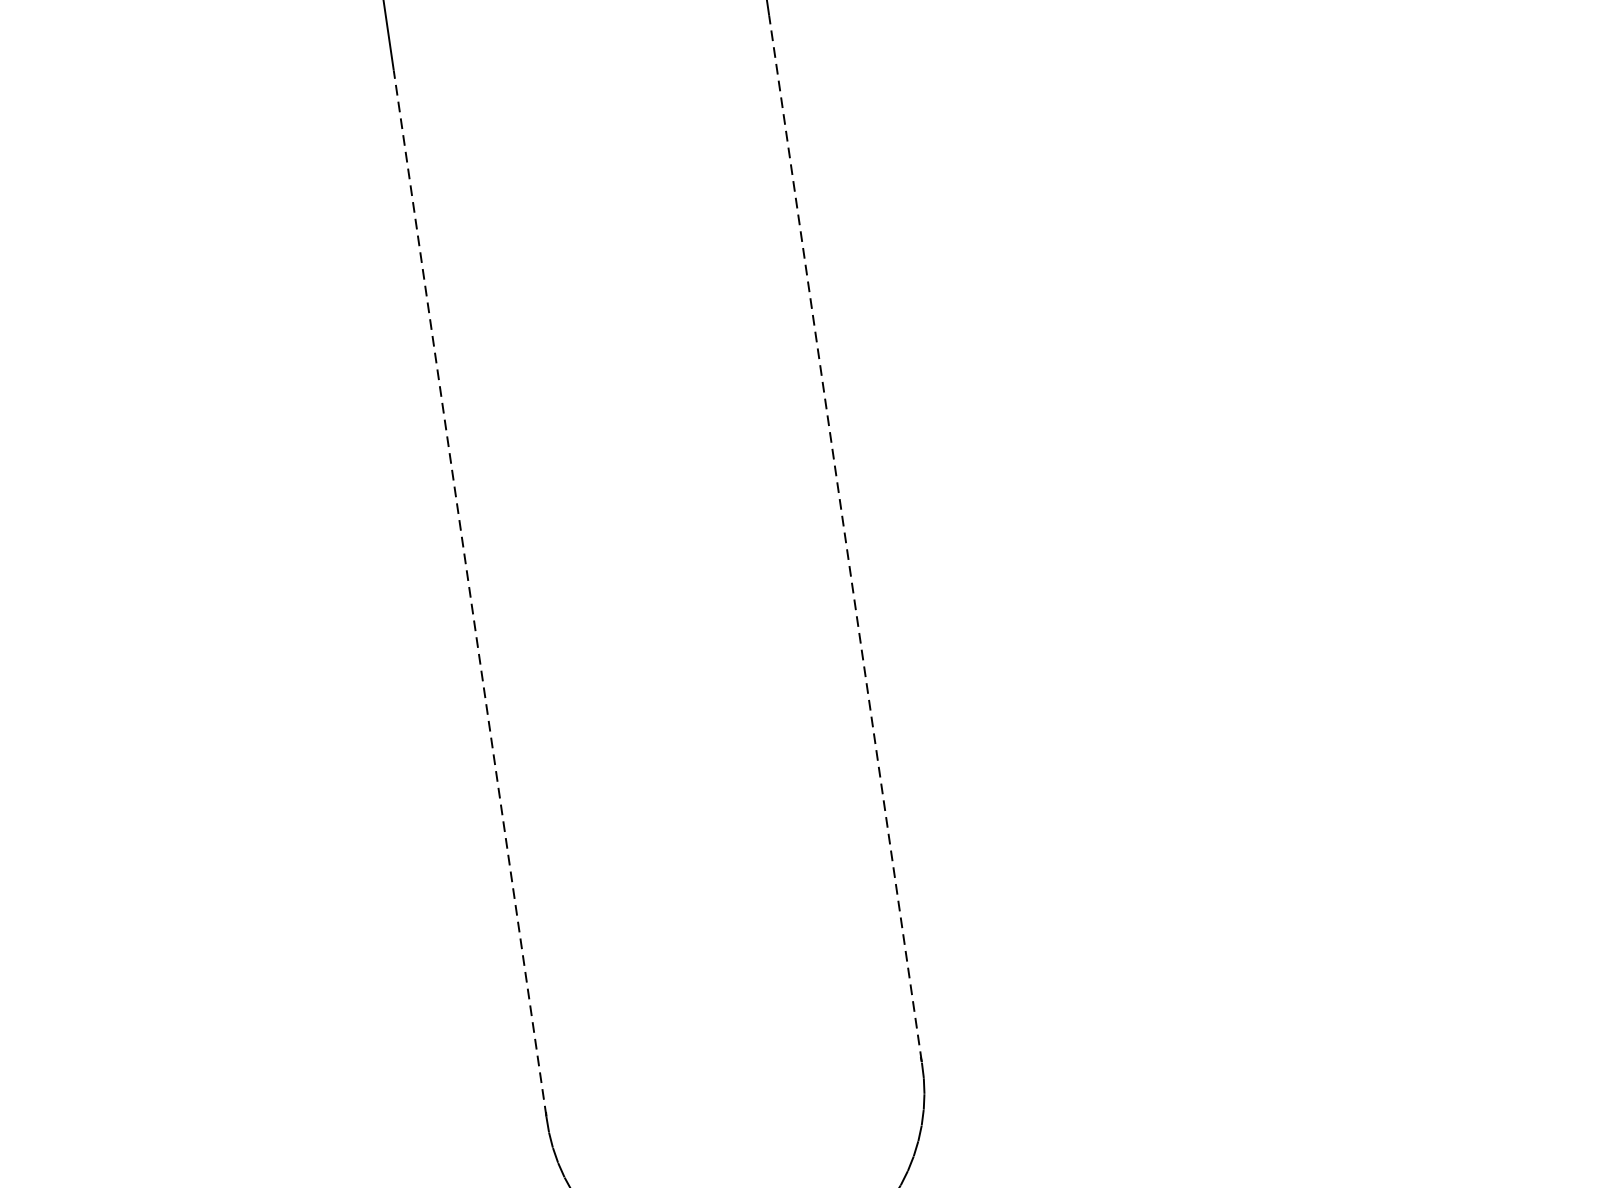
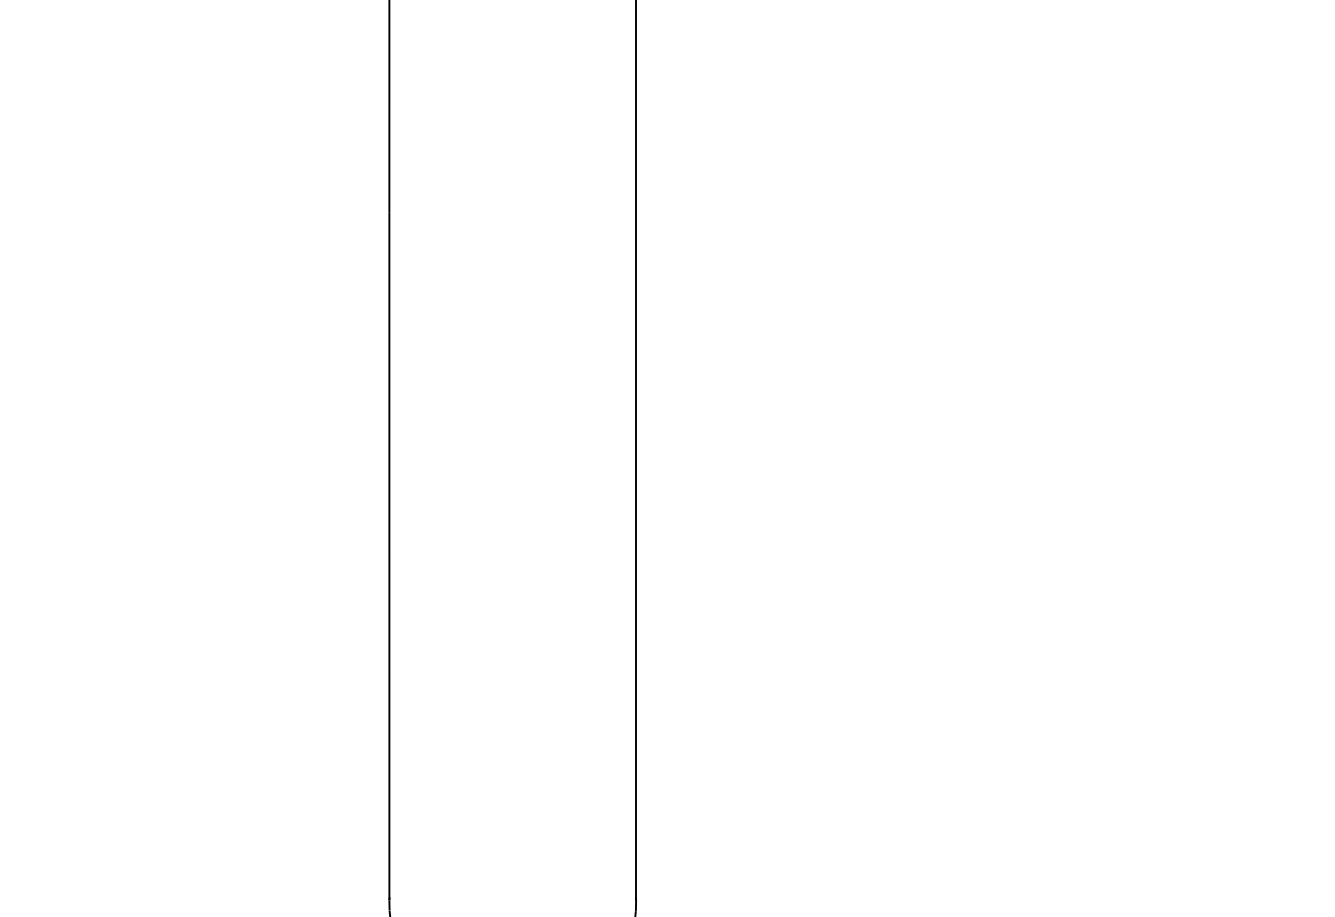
line: (846, 538) -> (636, 556), dashed -> solid
line: (470, 593) -> (389, 556), dashed -> solid

